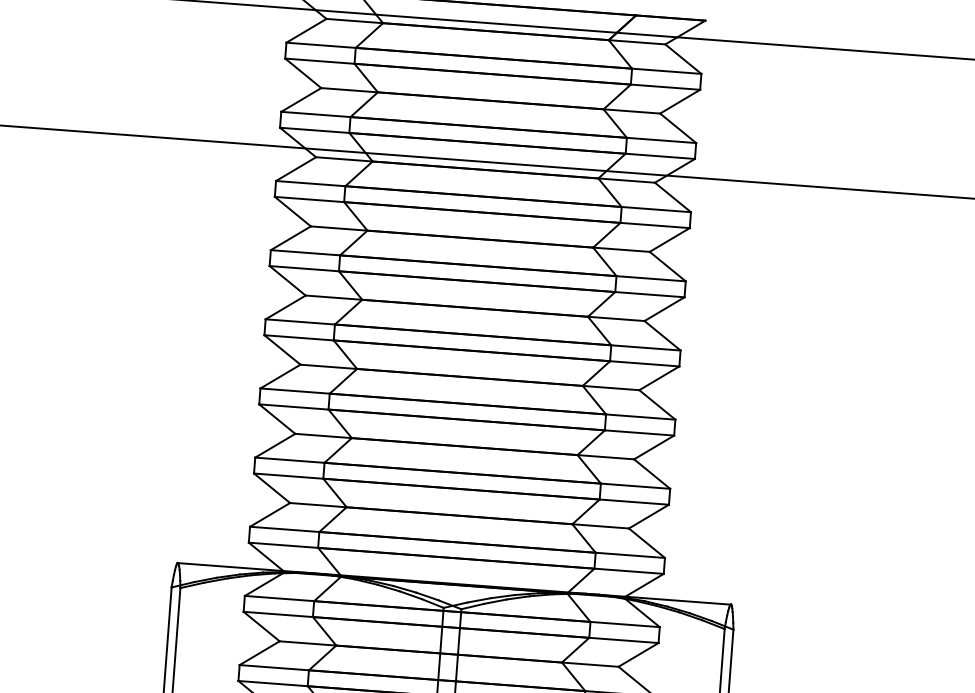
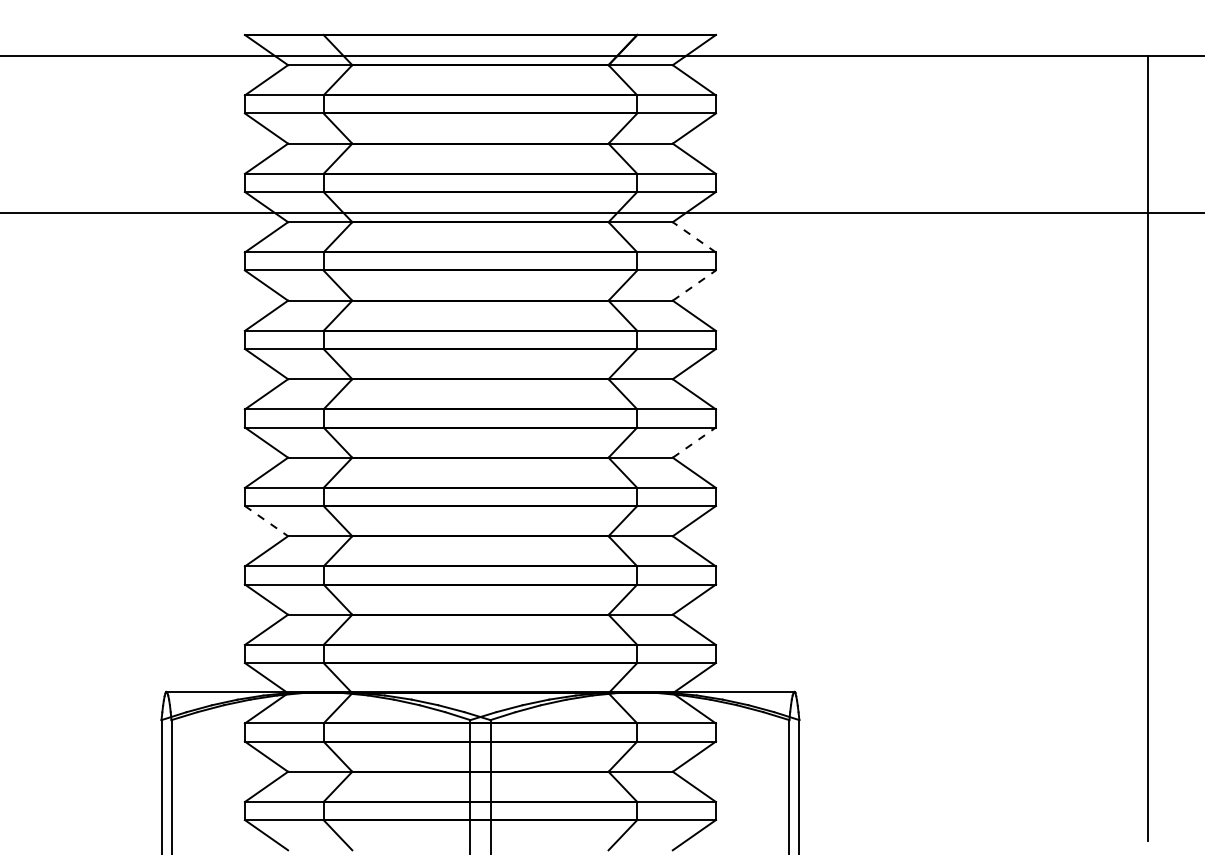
line: (672, 197) -> (693, 237), solid -> dashed
line: (669, 239) -> (694, 285), solid -> dashed
line: (659, 378) -> (694, 442), solid -> dashed
line: (277, 419) -> (266, 521), solid -> dashed

